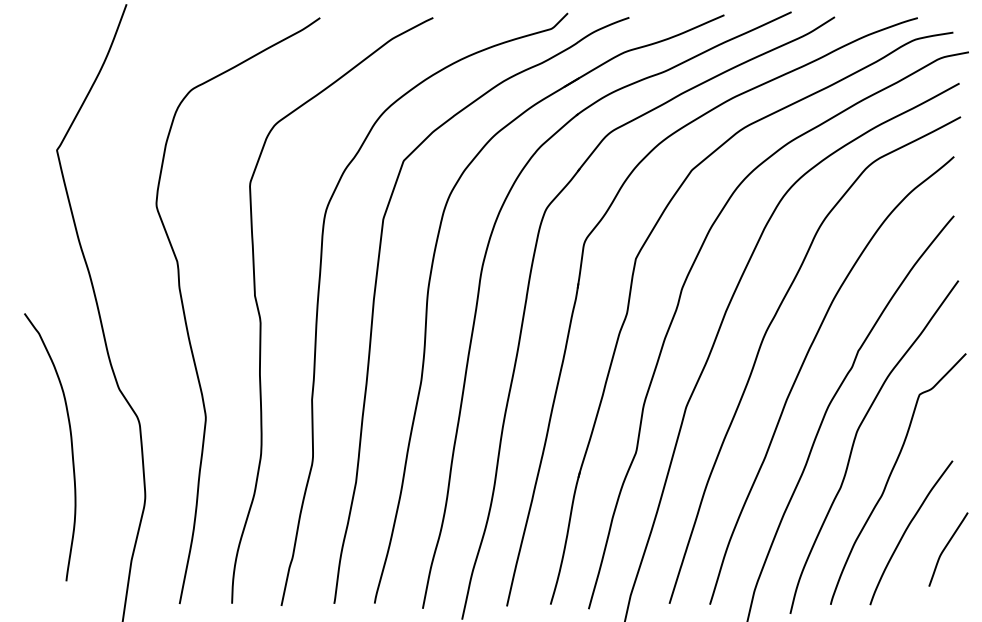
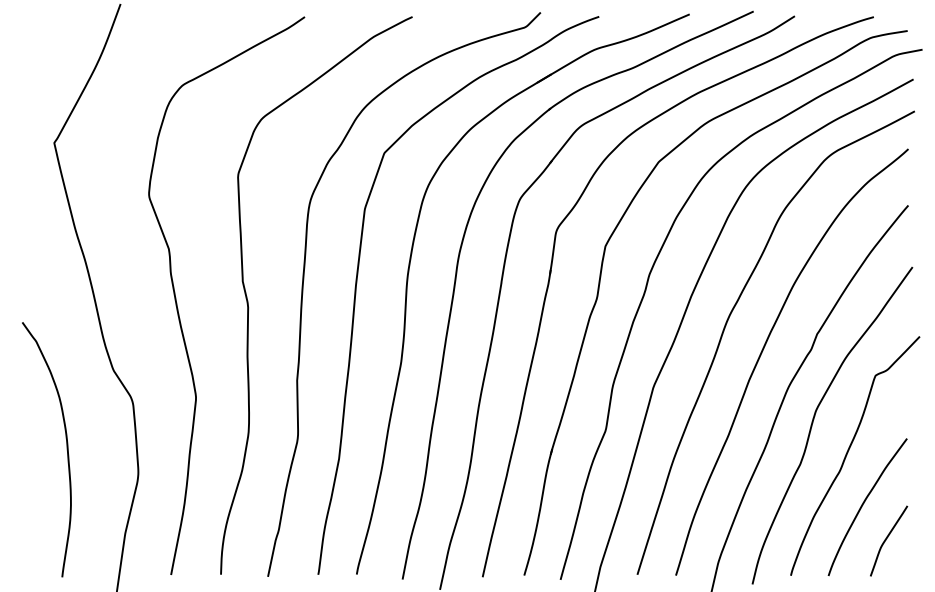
curve: (70, 447) -> (66, 449), moved
curve: (946, 546) -> (887, 538), moved

